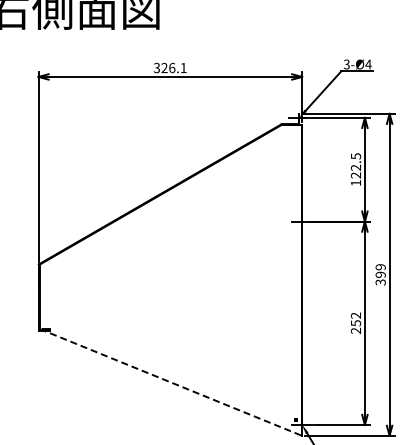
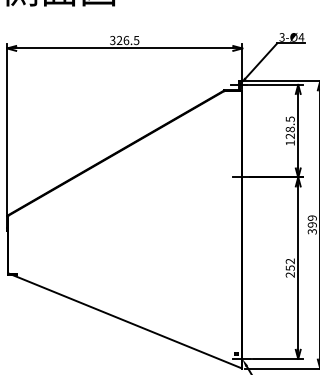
text: (183, 68) -> (136, 40), 326.1 -> 326.5
text: (356, 167) -> (290, 129), 122.5 -> 128.5
line: (171, 382) -> (125, 320), dashed -> solid

